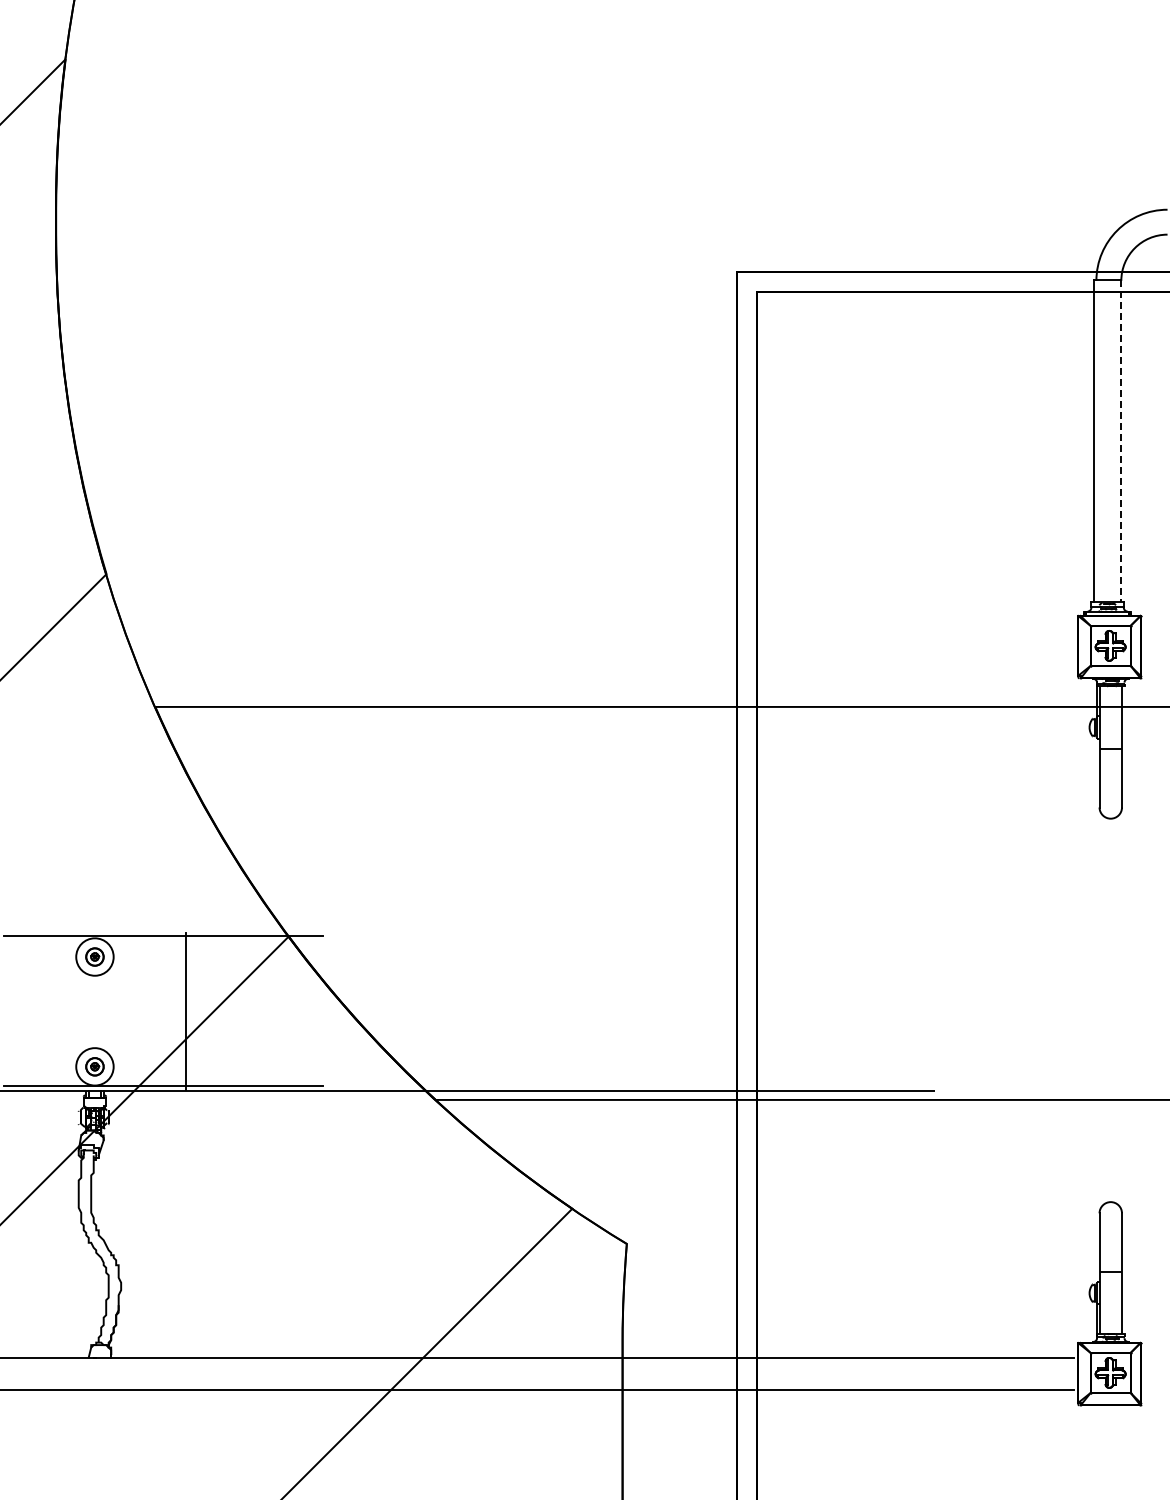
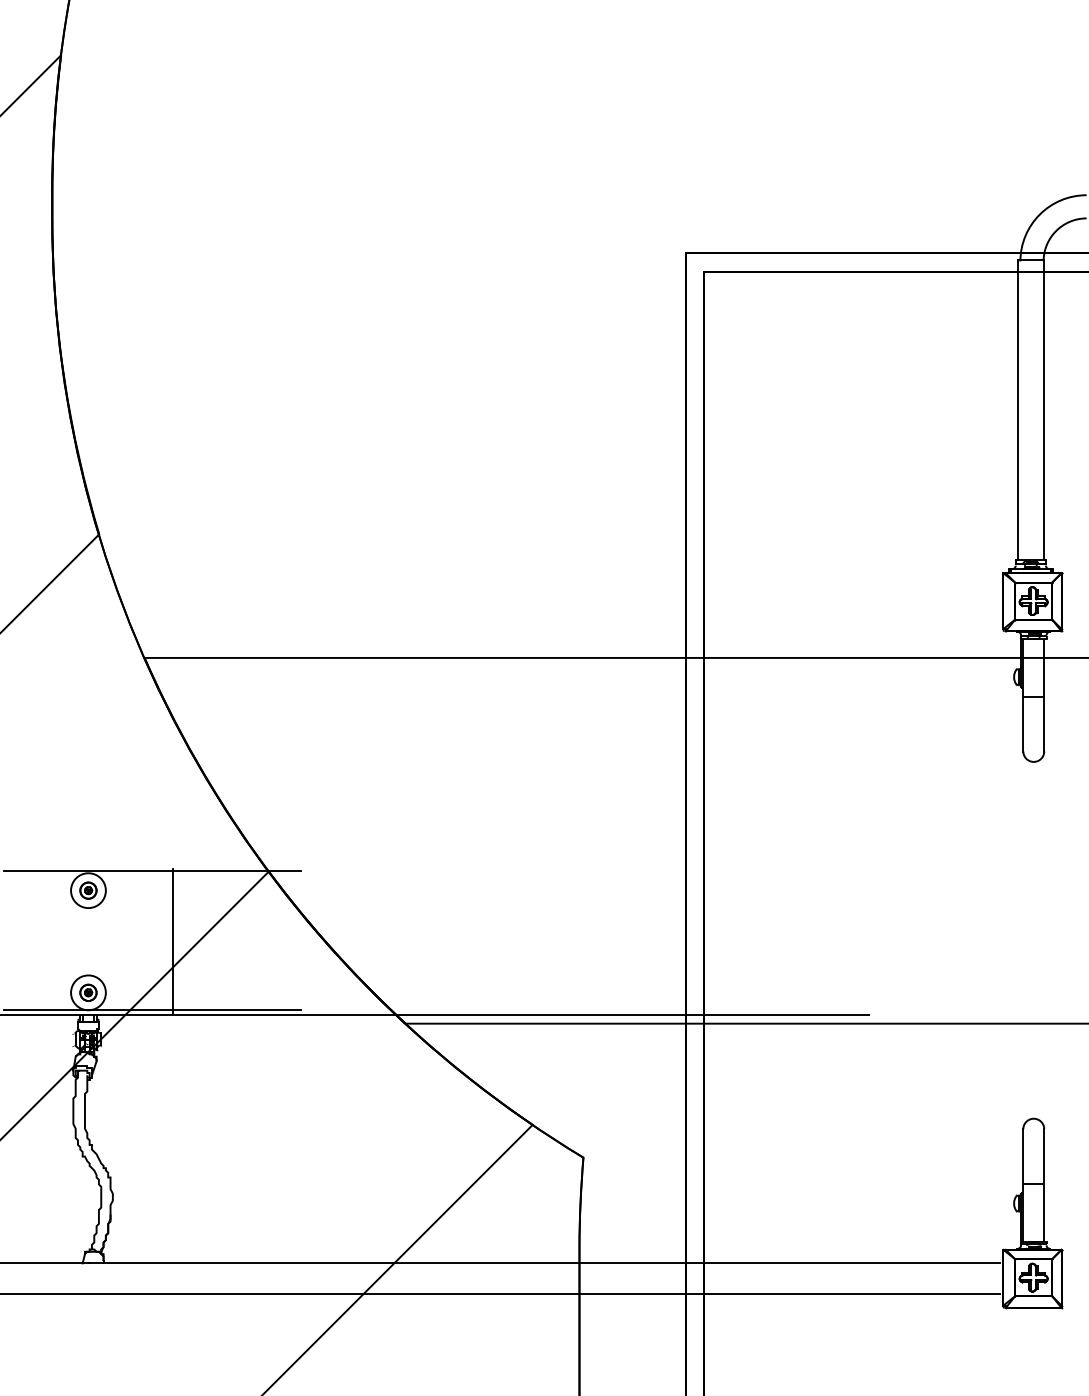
line: (1121, 440) -> (1043, 409), dashed -> solid

